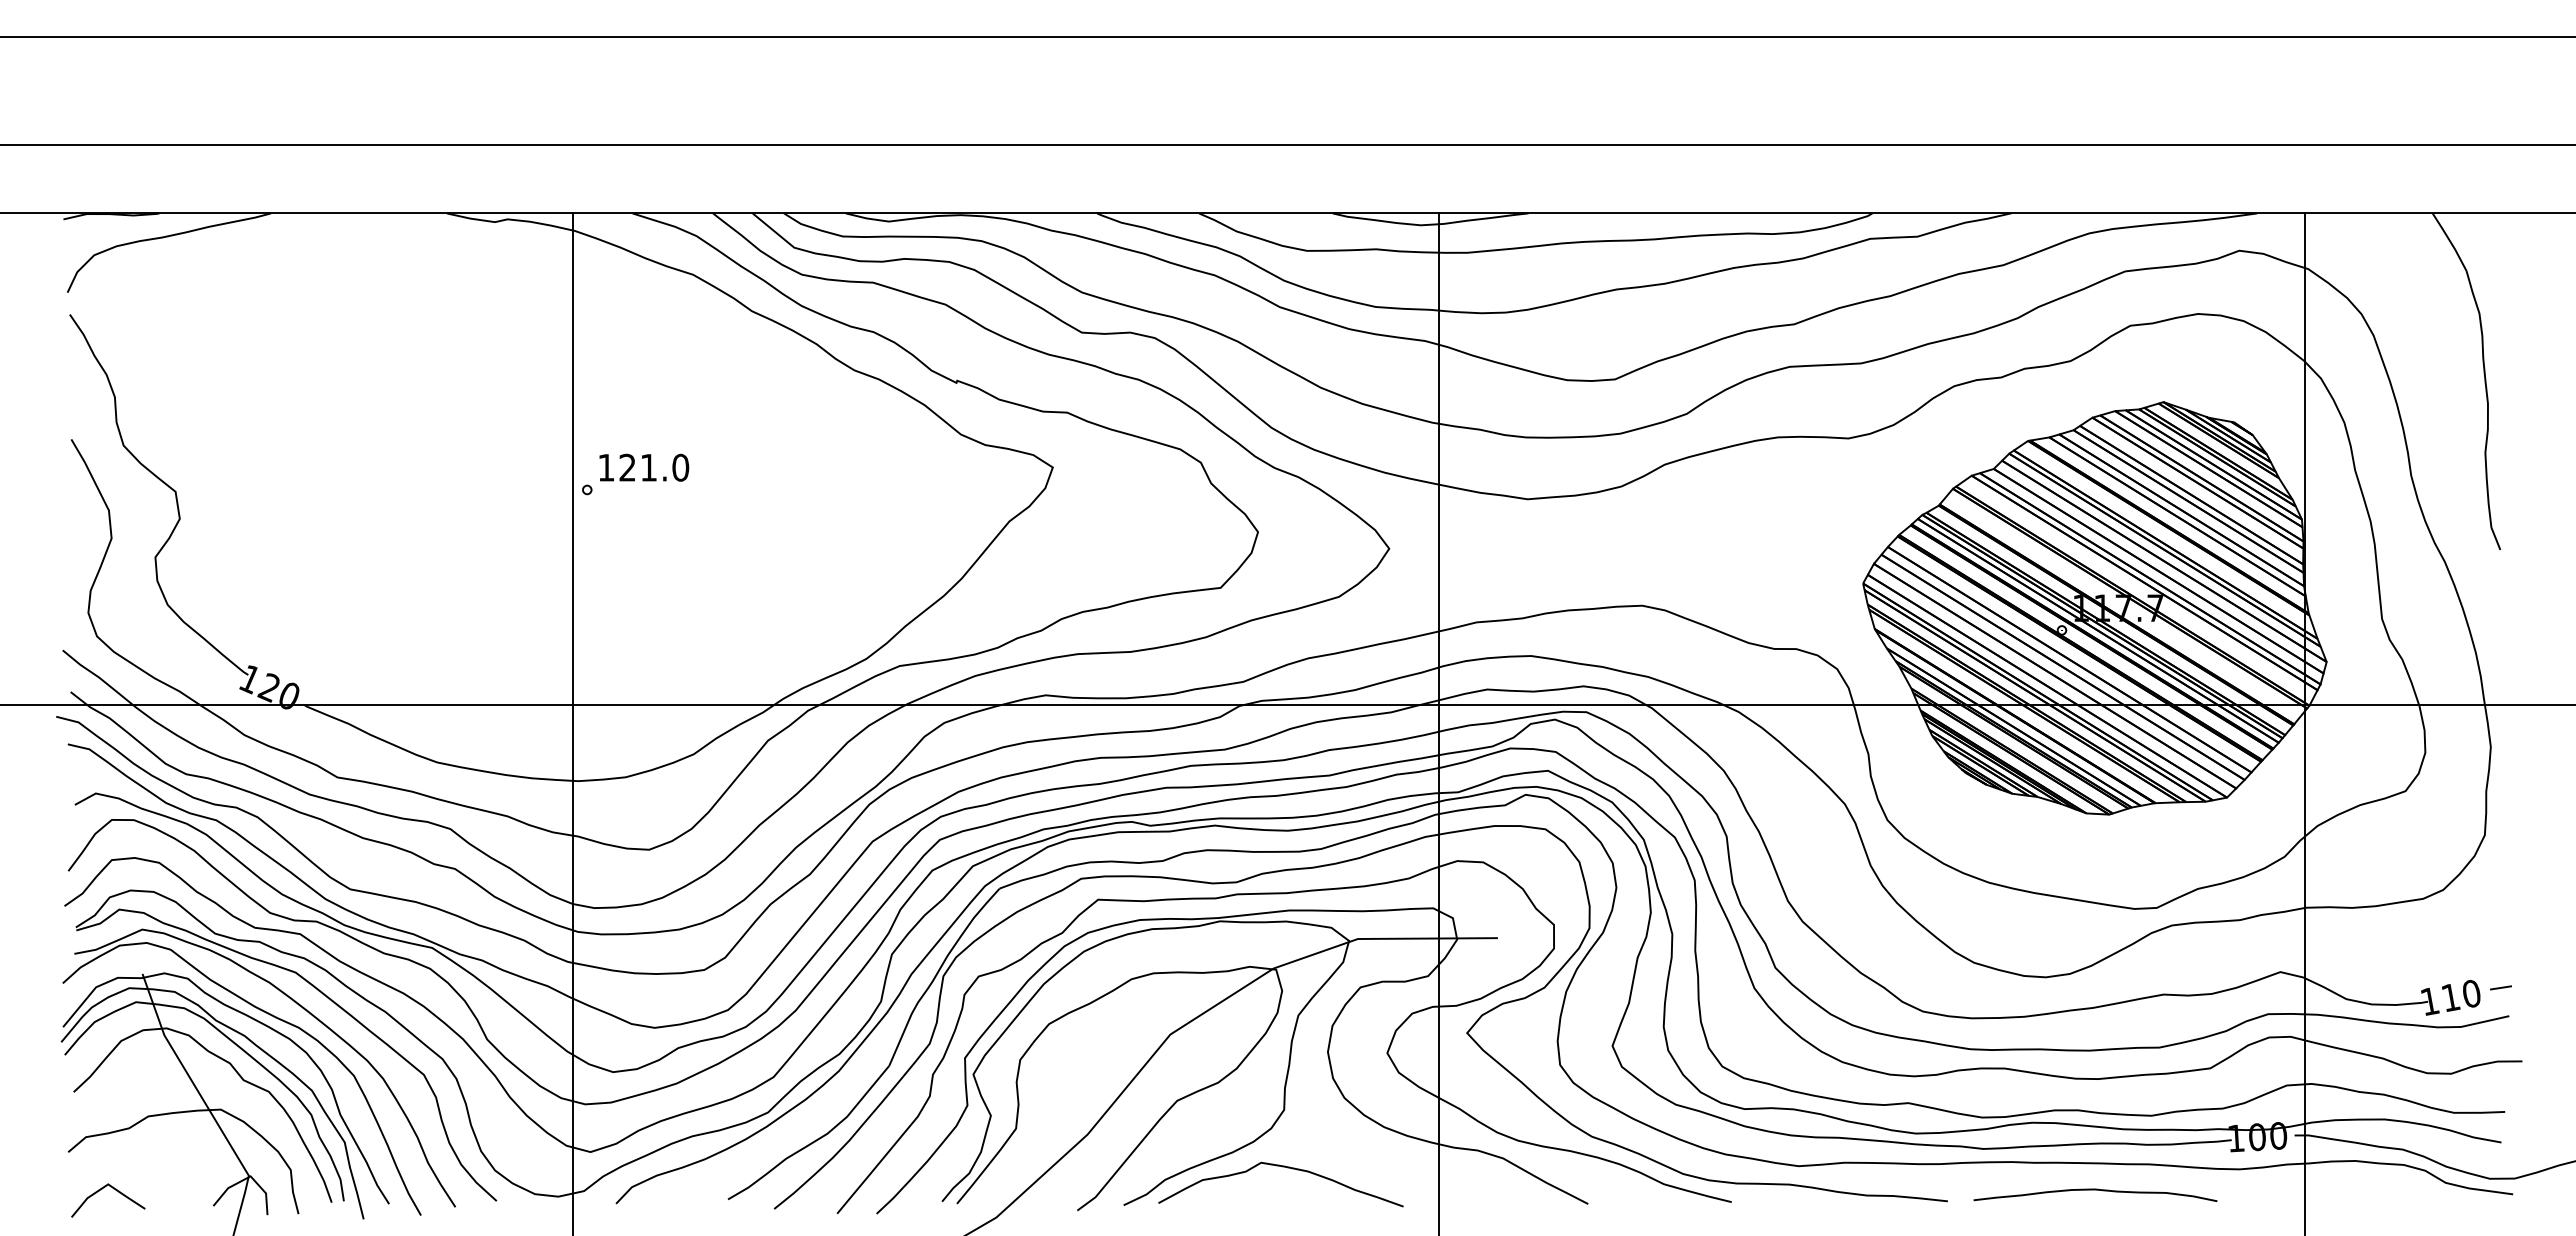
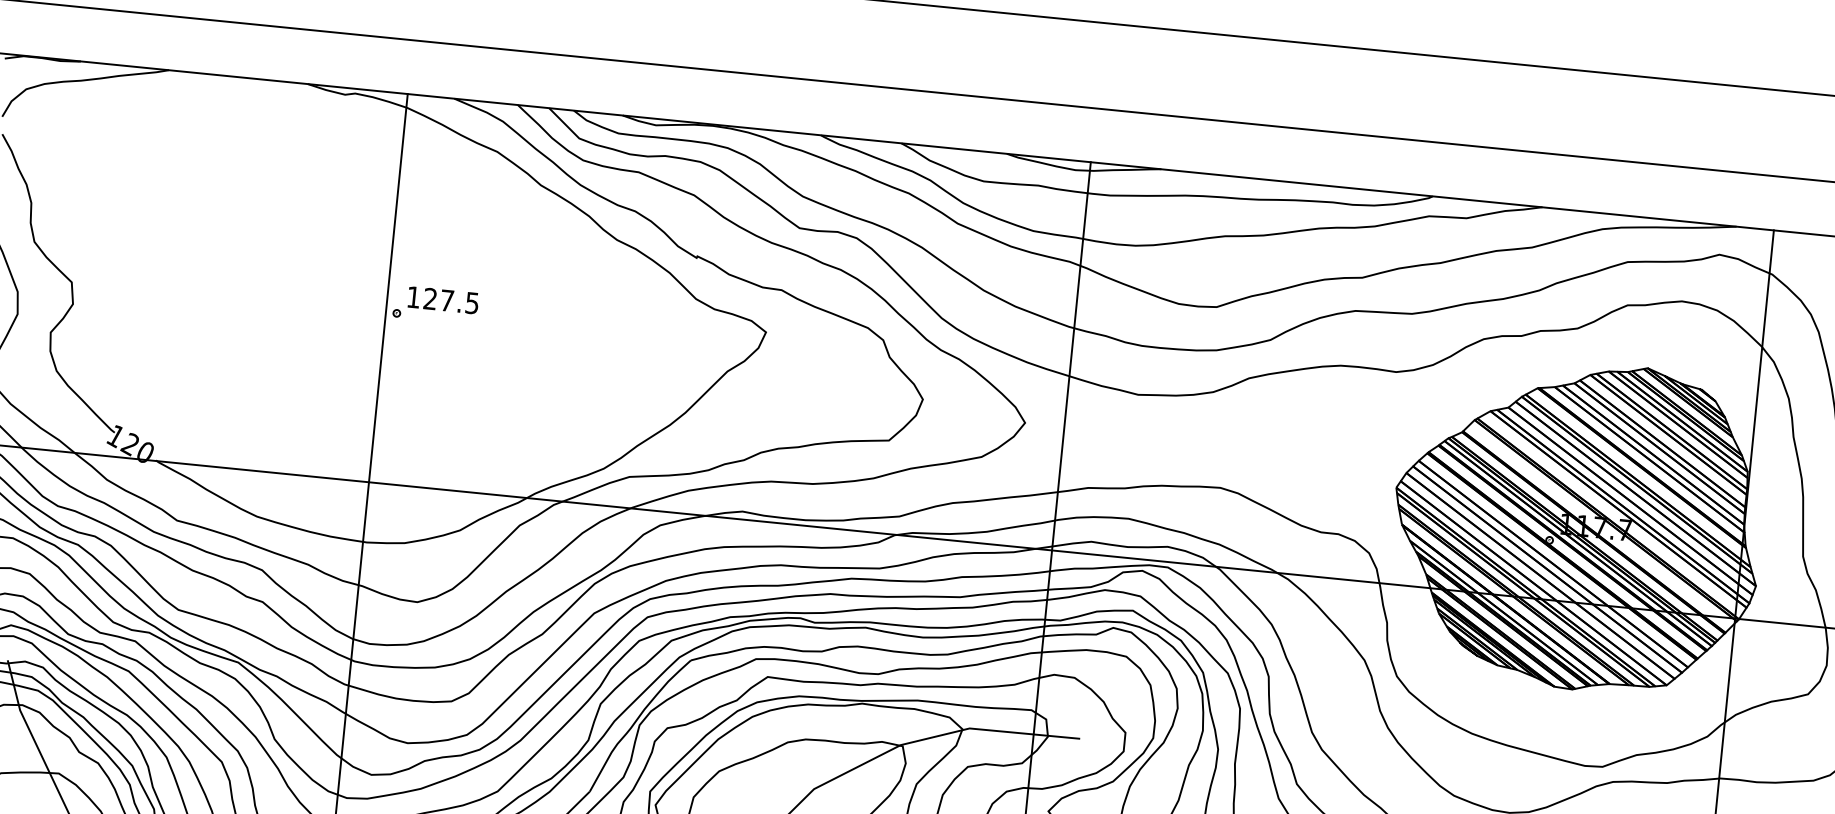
text: (665, 467) -> (460, 301), 121.0 -> 127.5

